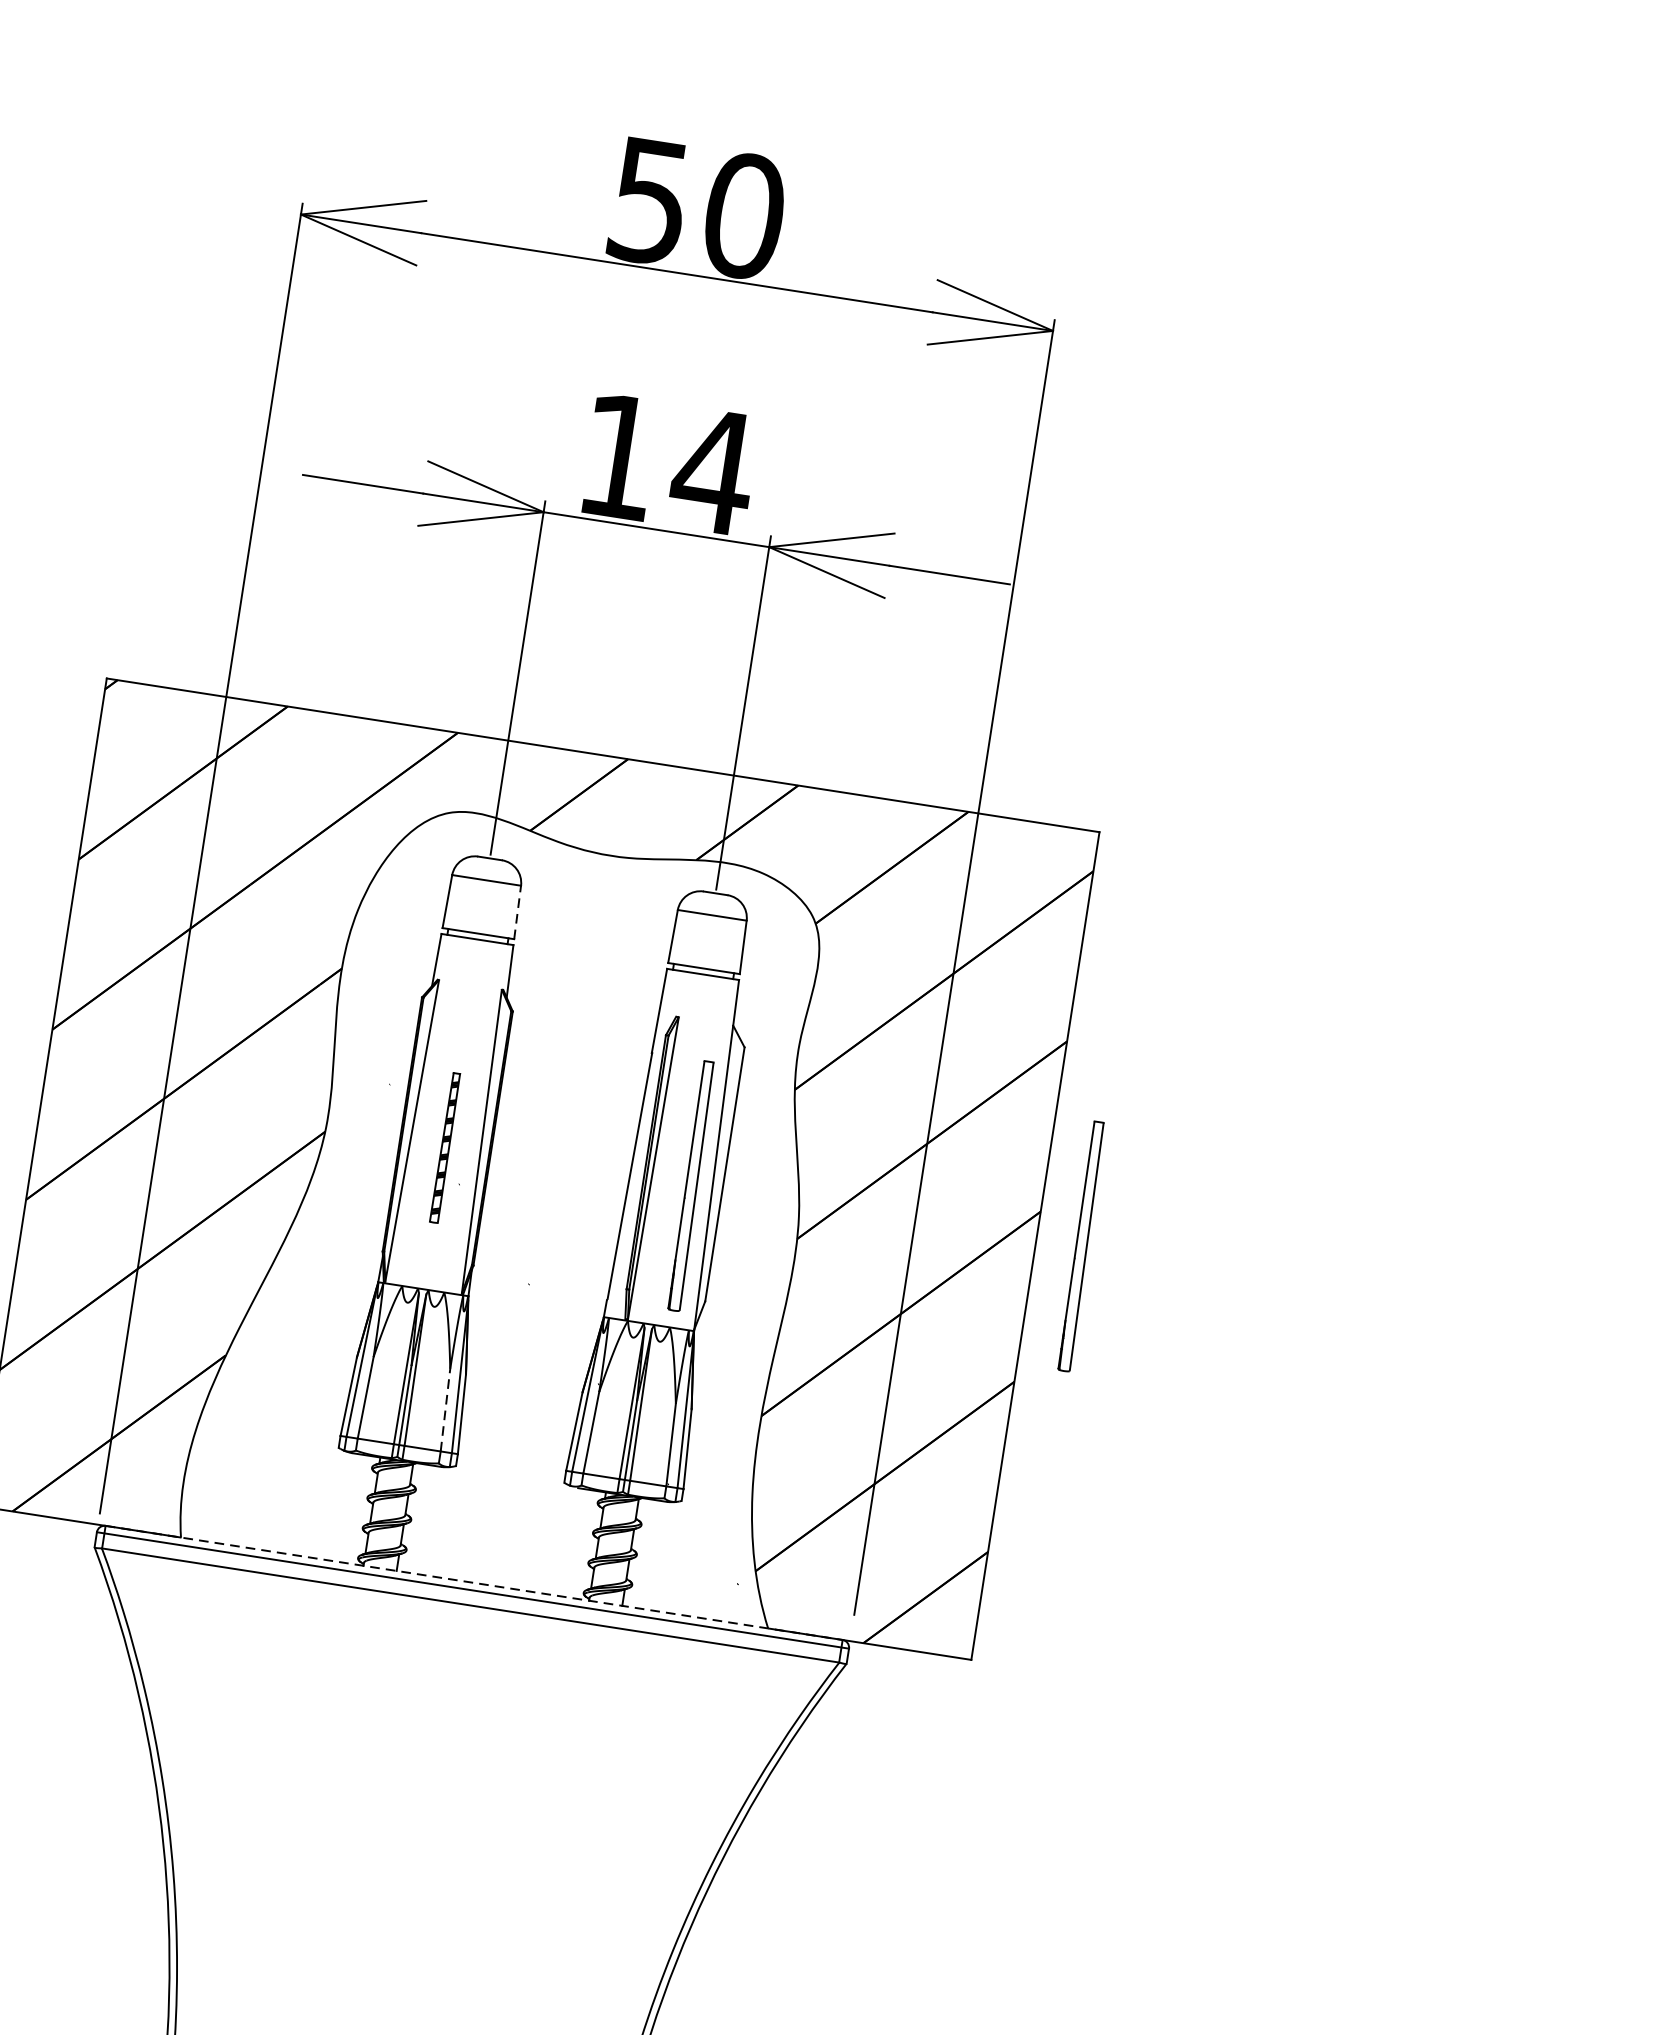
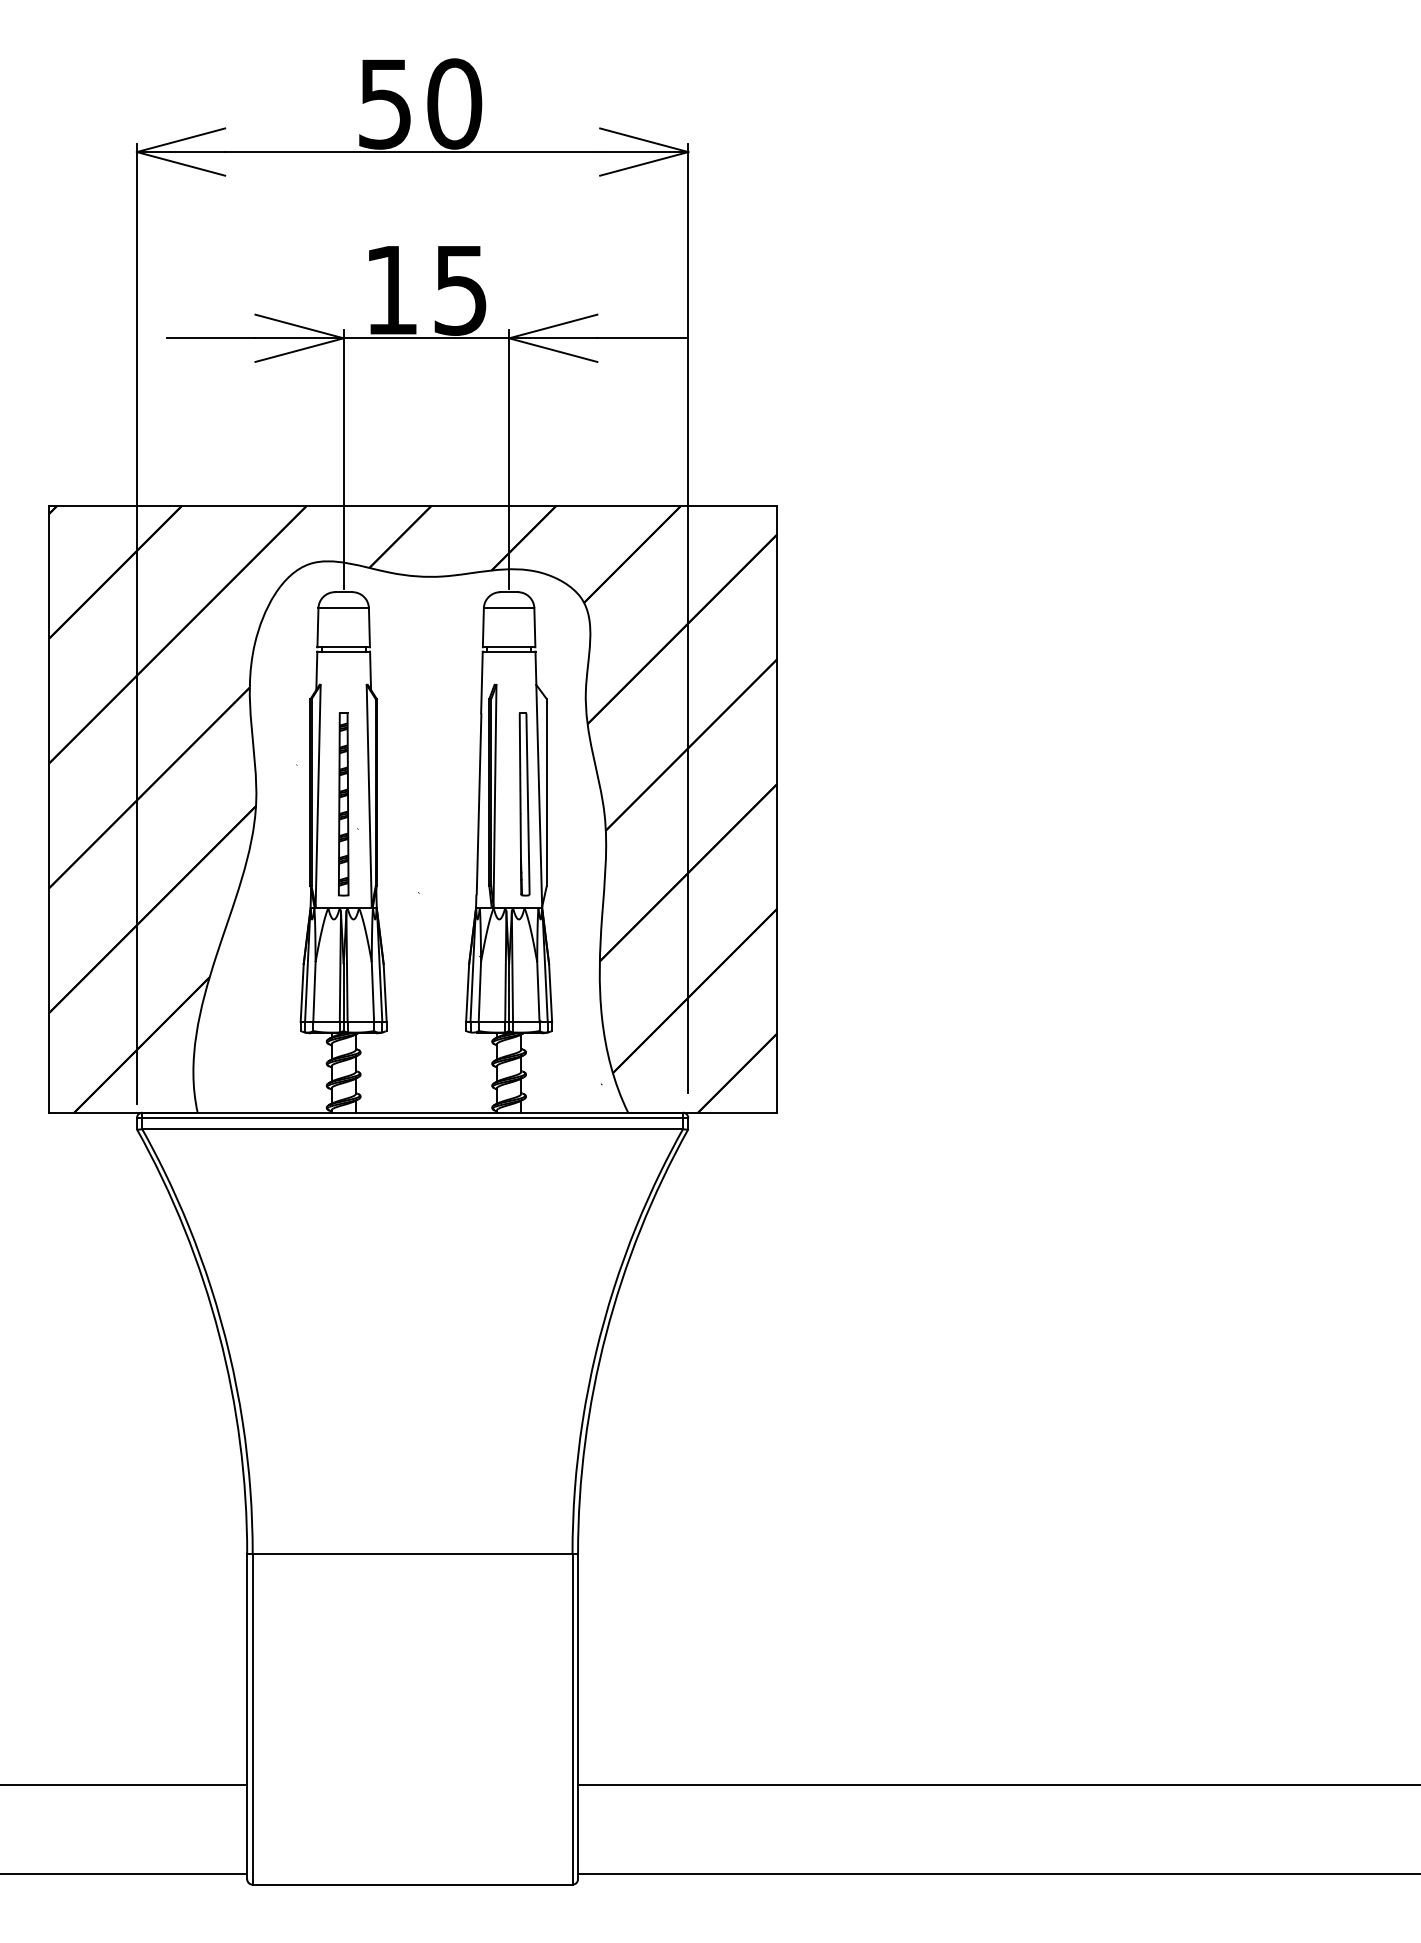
text: (713, 471) -> (460, 290), 14 -> 15
line: (517, 912) -> (369, 627), dashed -> solid
part: (444, 1147) -> (343, 804), size x1.67
part: (1081, 1246) -> (810, 804), removed
line: (445, 1409) -> (372, 991), dashed -> solid
line: (475, 1582) -> (413, 1112), dashed -> solid

